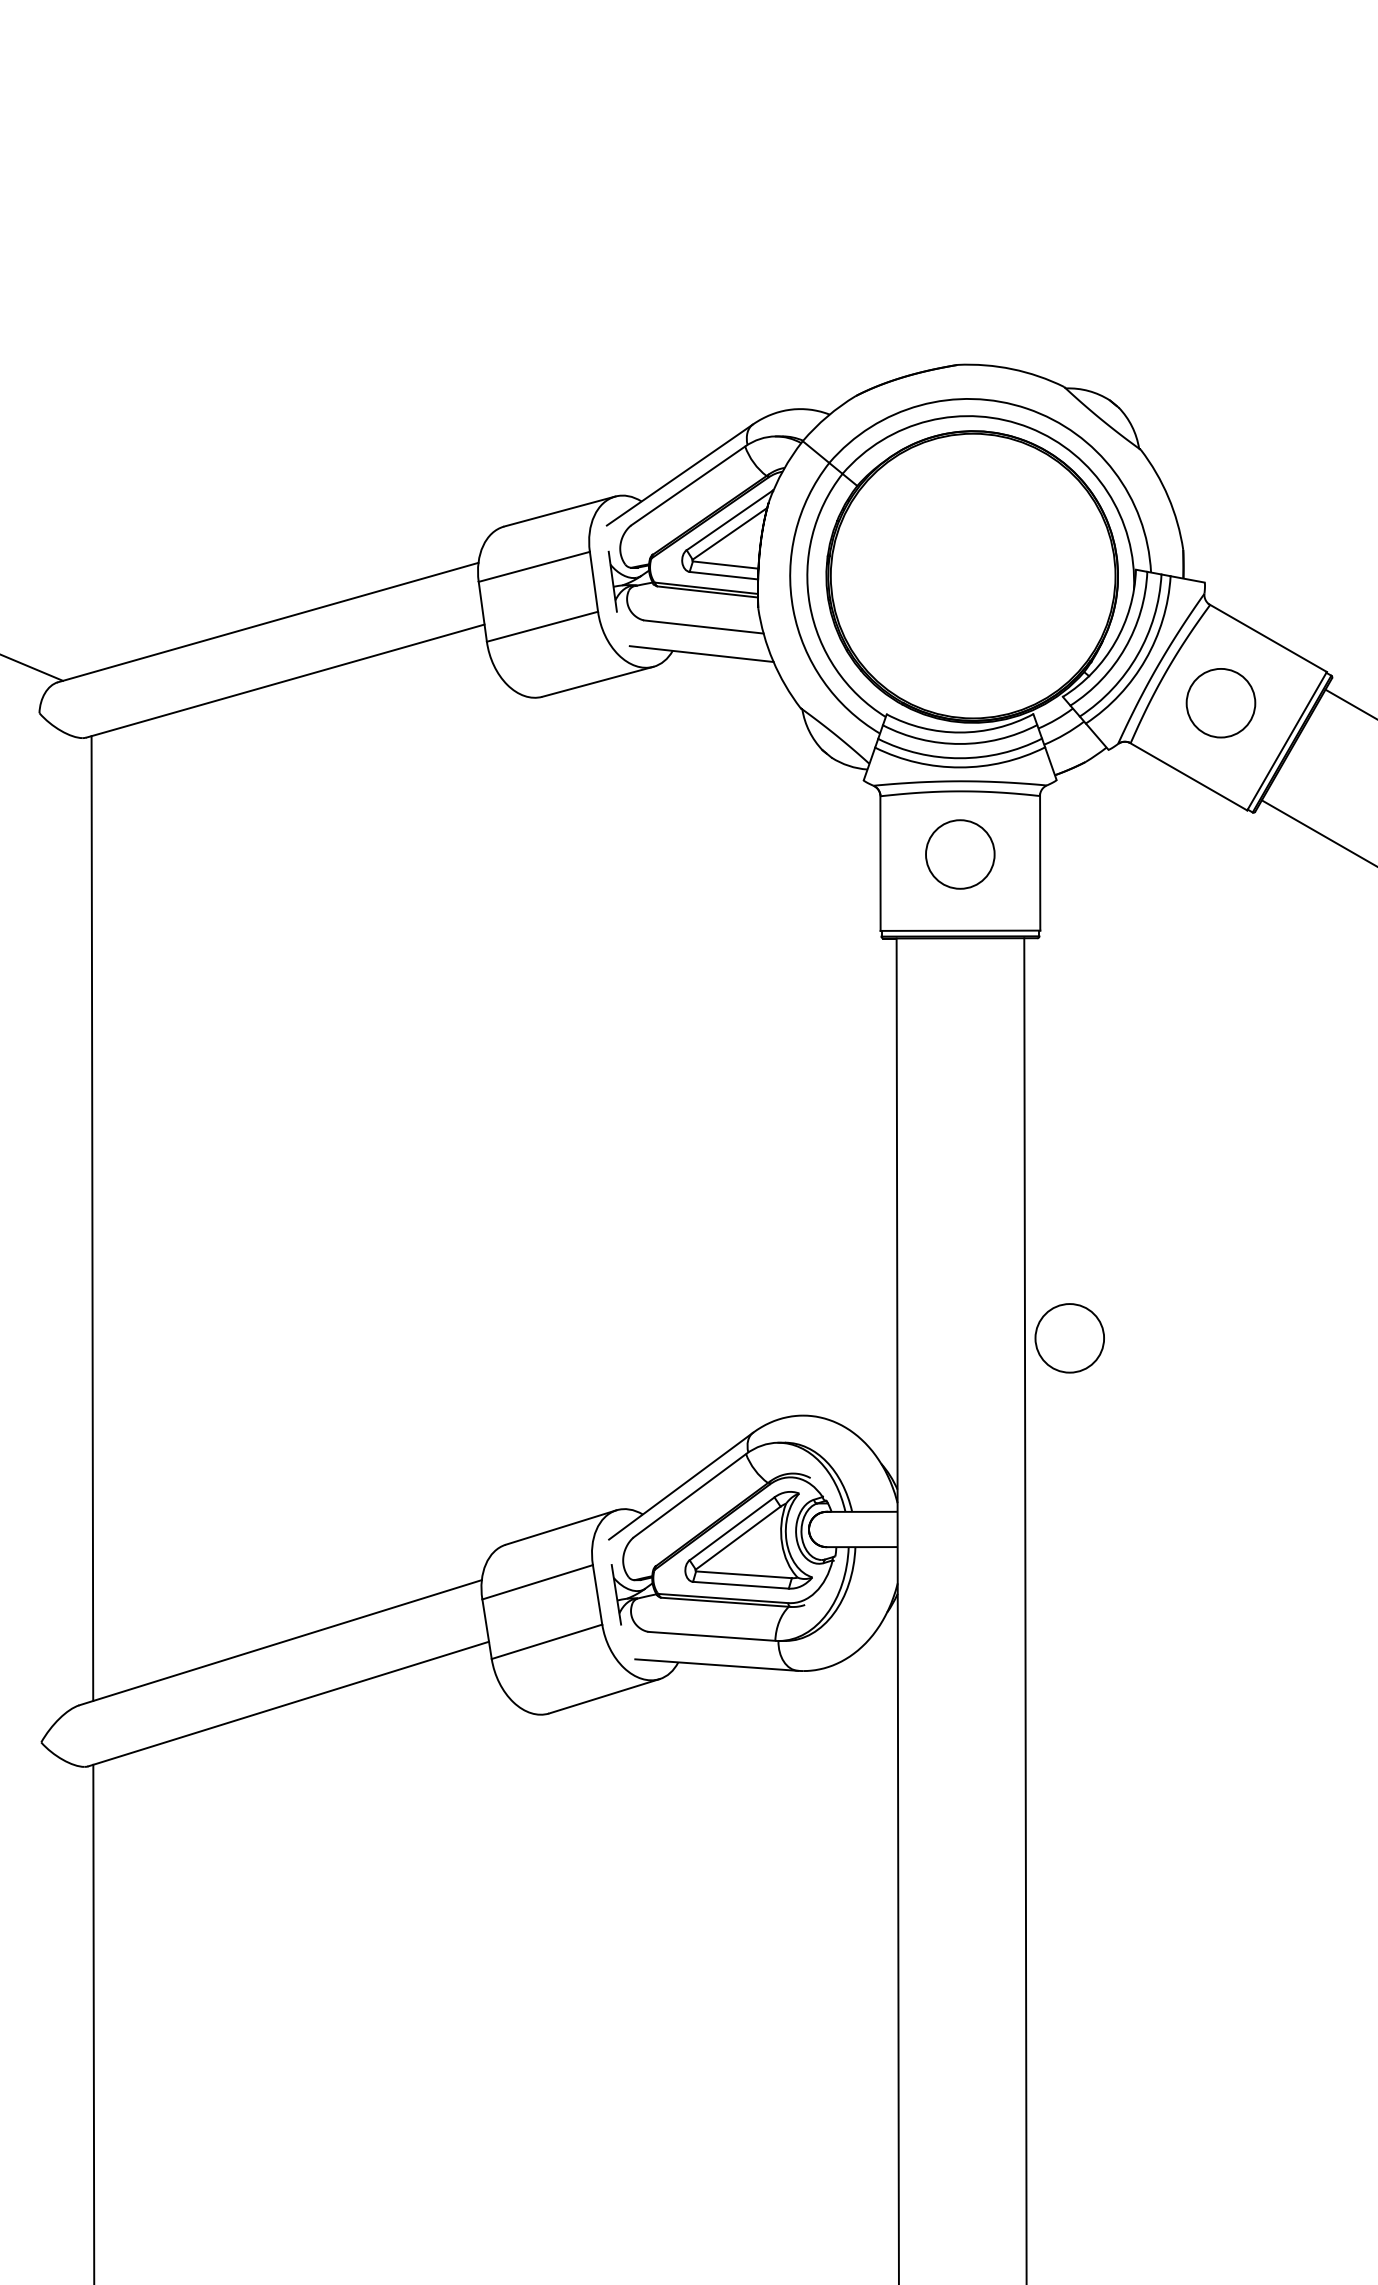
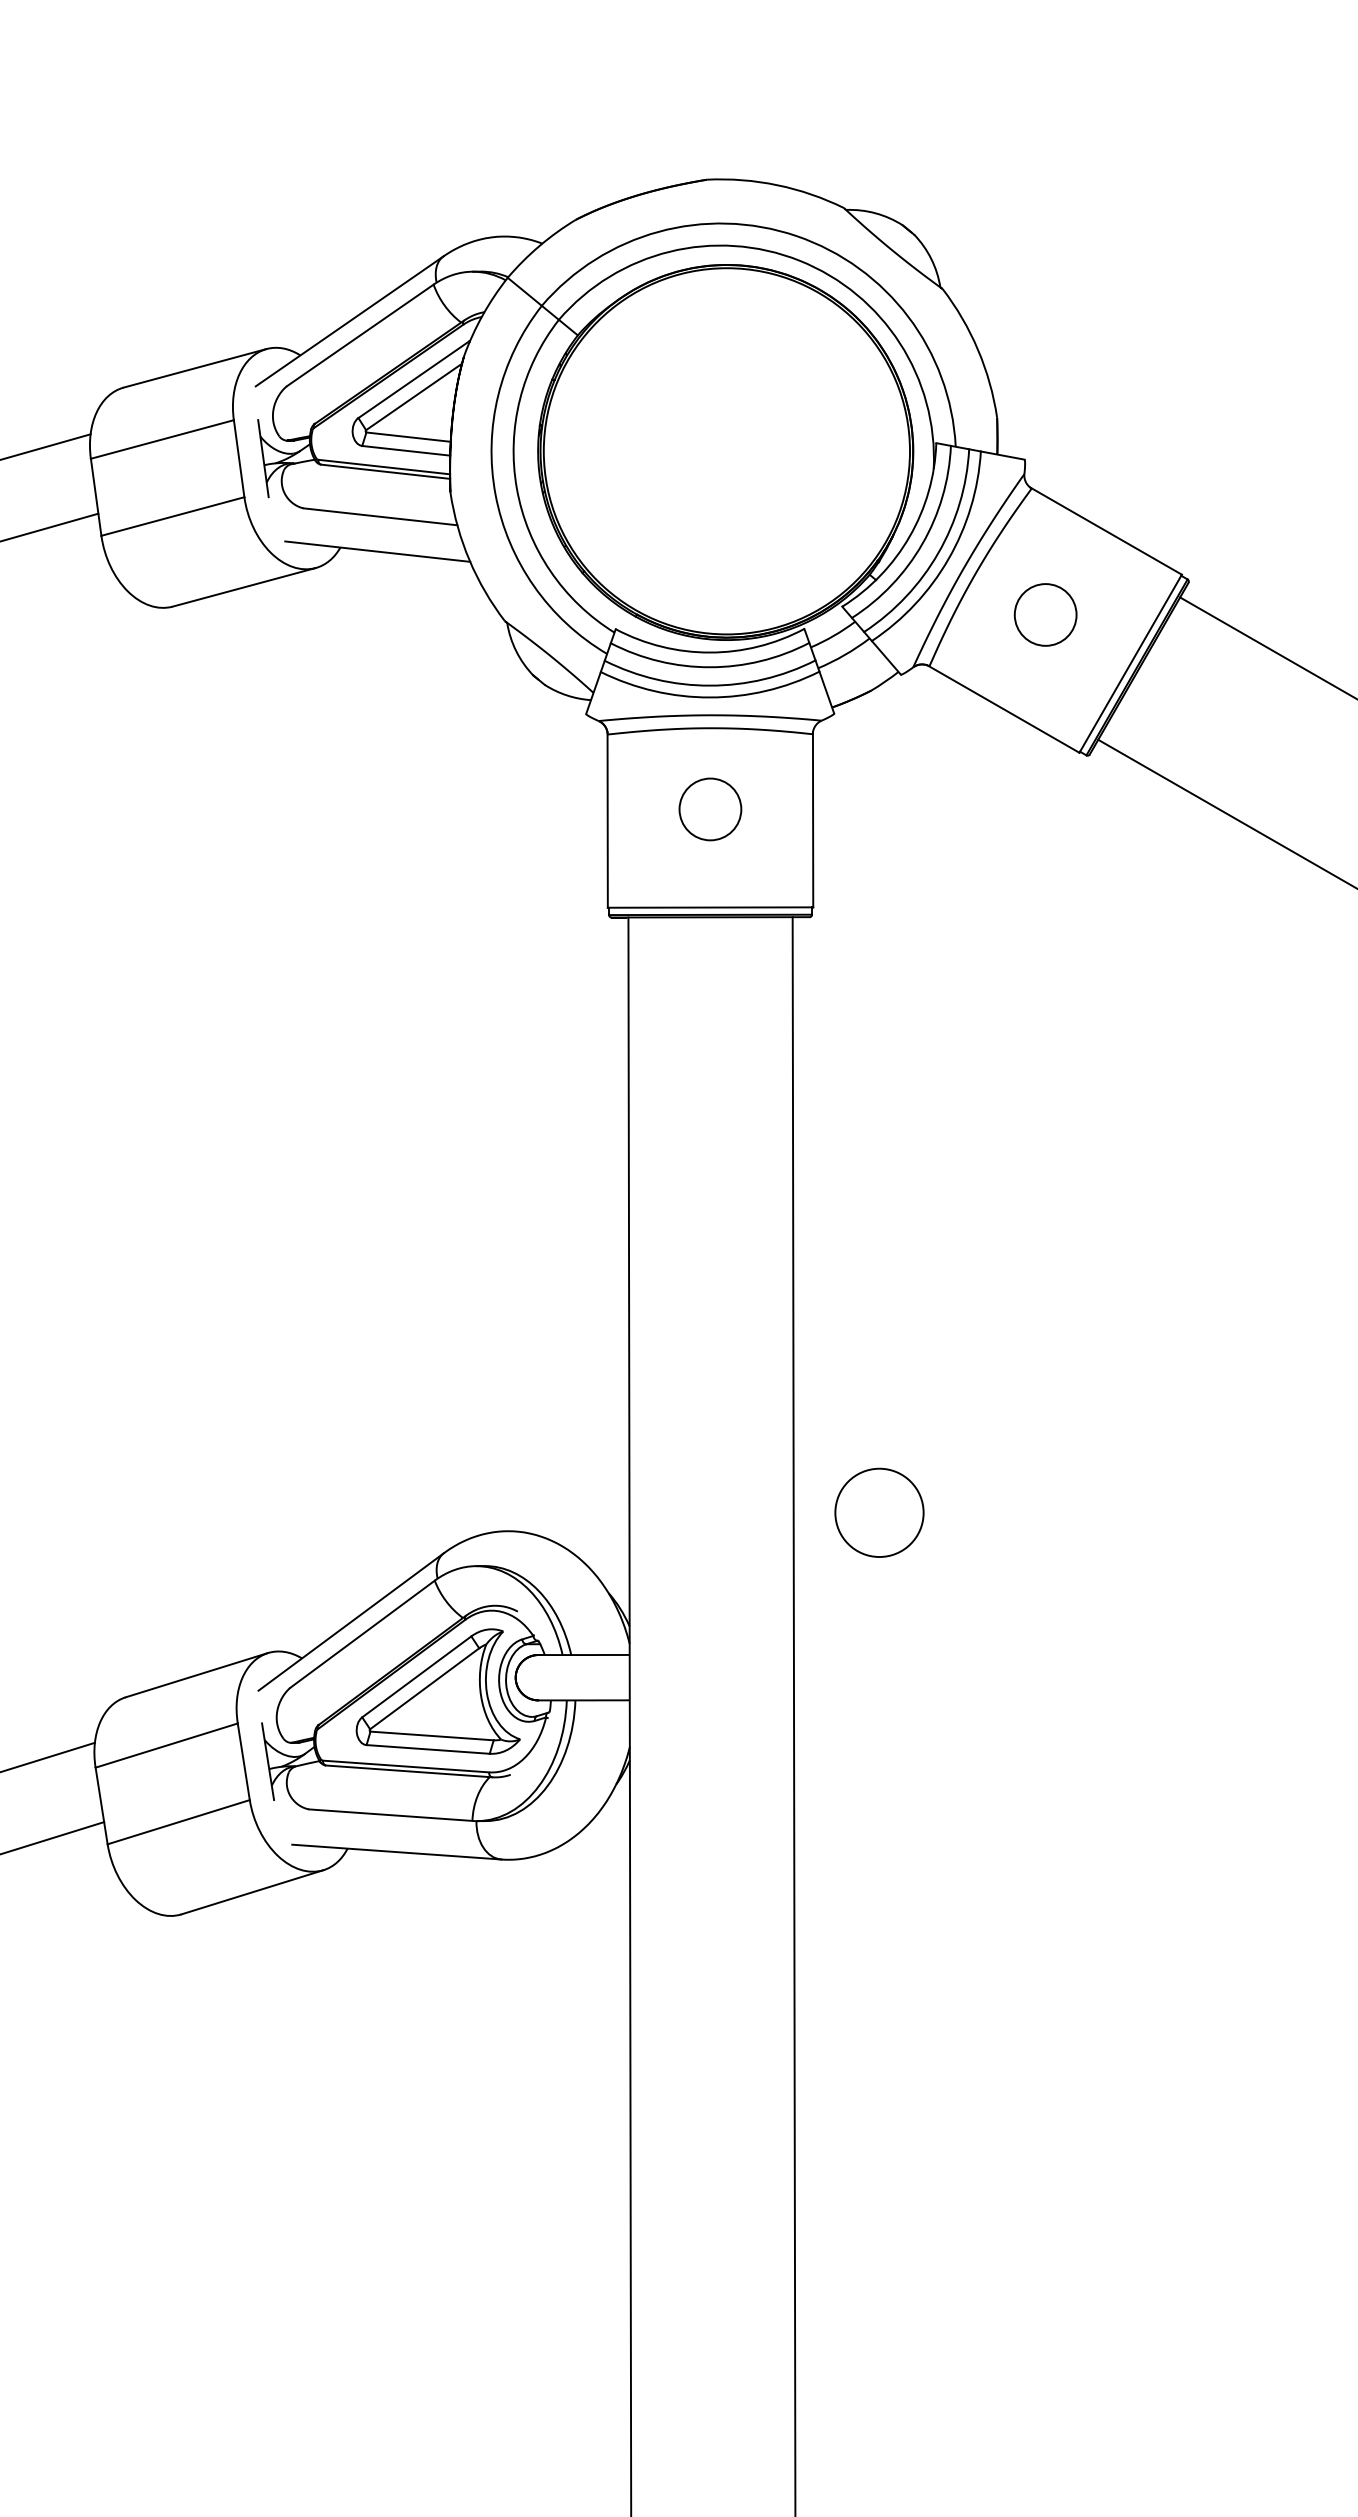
circle: (1220, 703) -> (1045, 615), size x0.7
circle: (960, 854) -> (710, 809), size x0.7
circle: (1069, 1338) -> (879, 1513), moved

